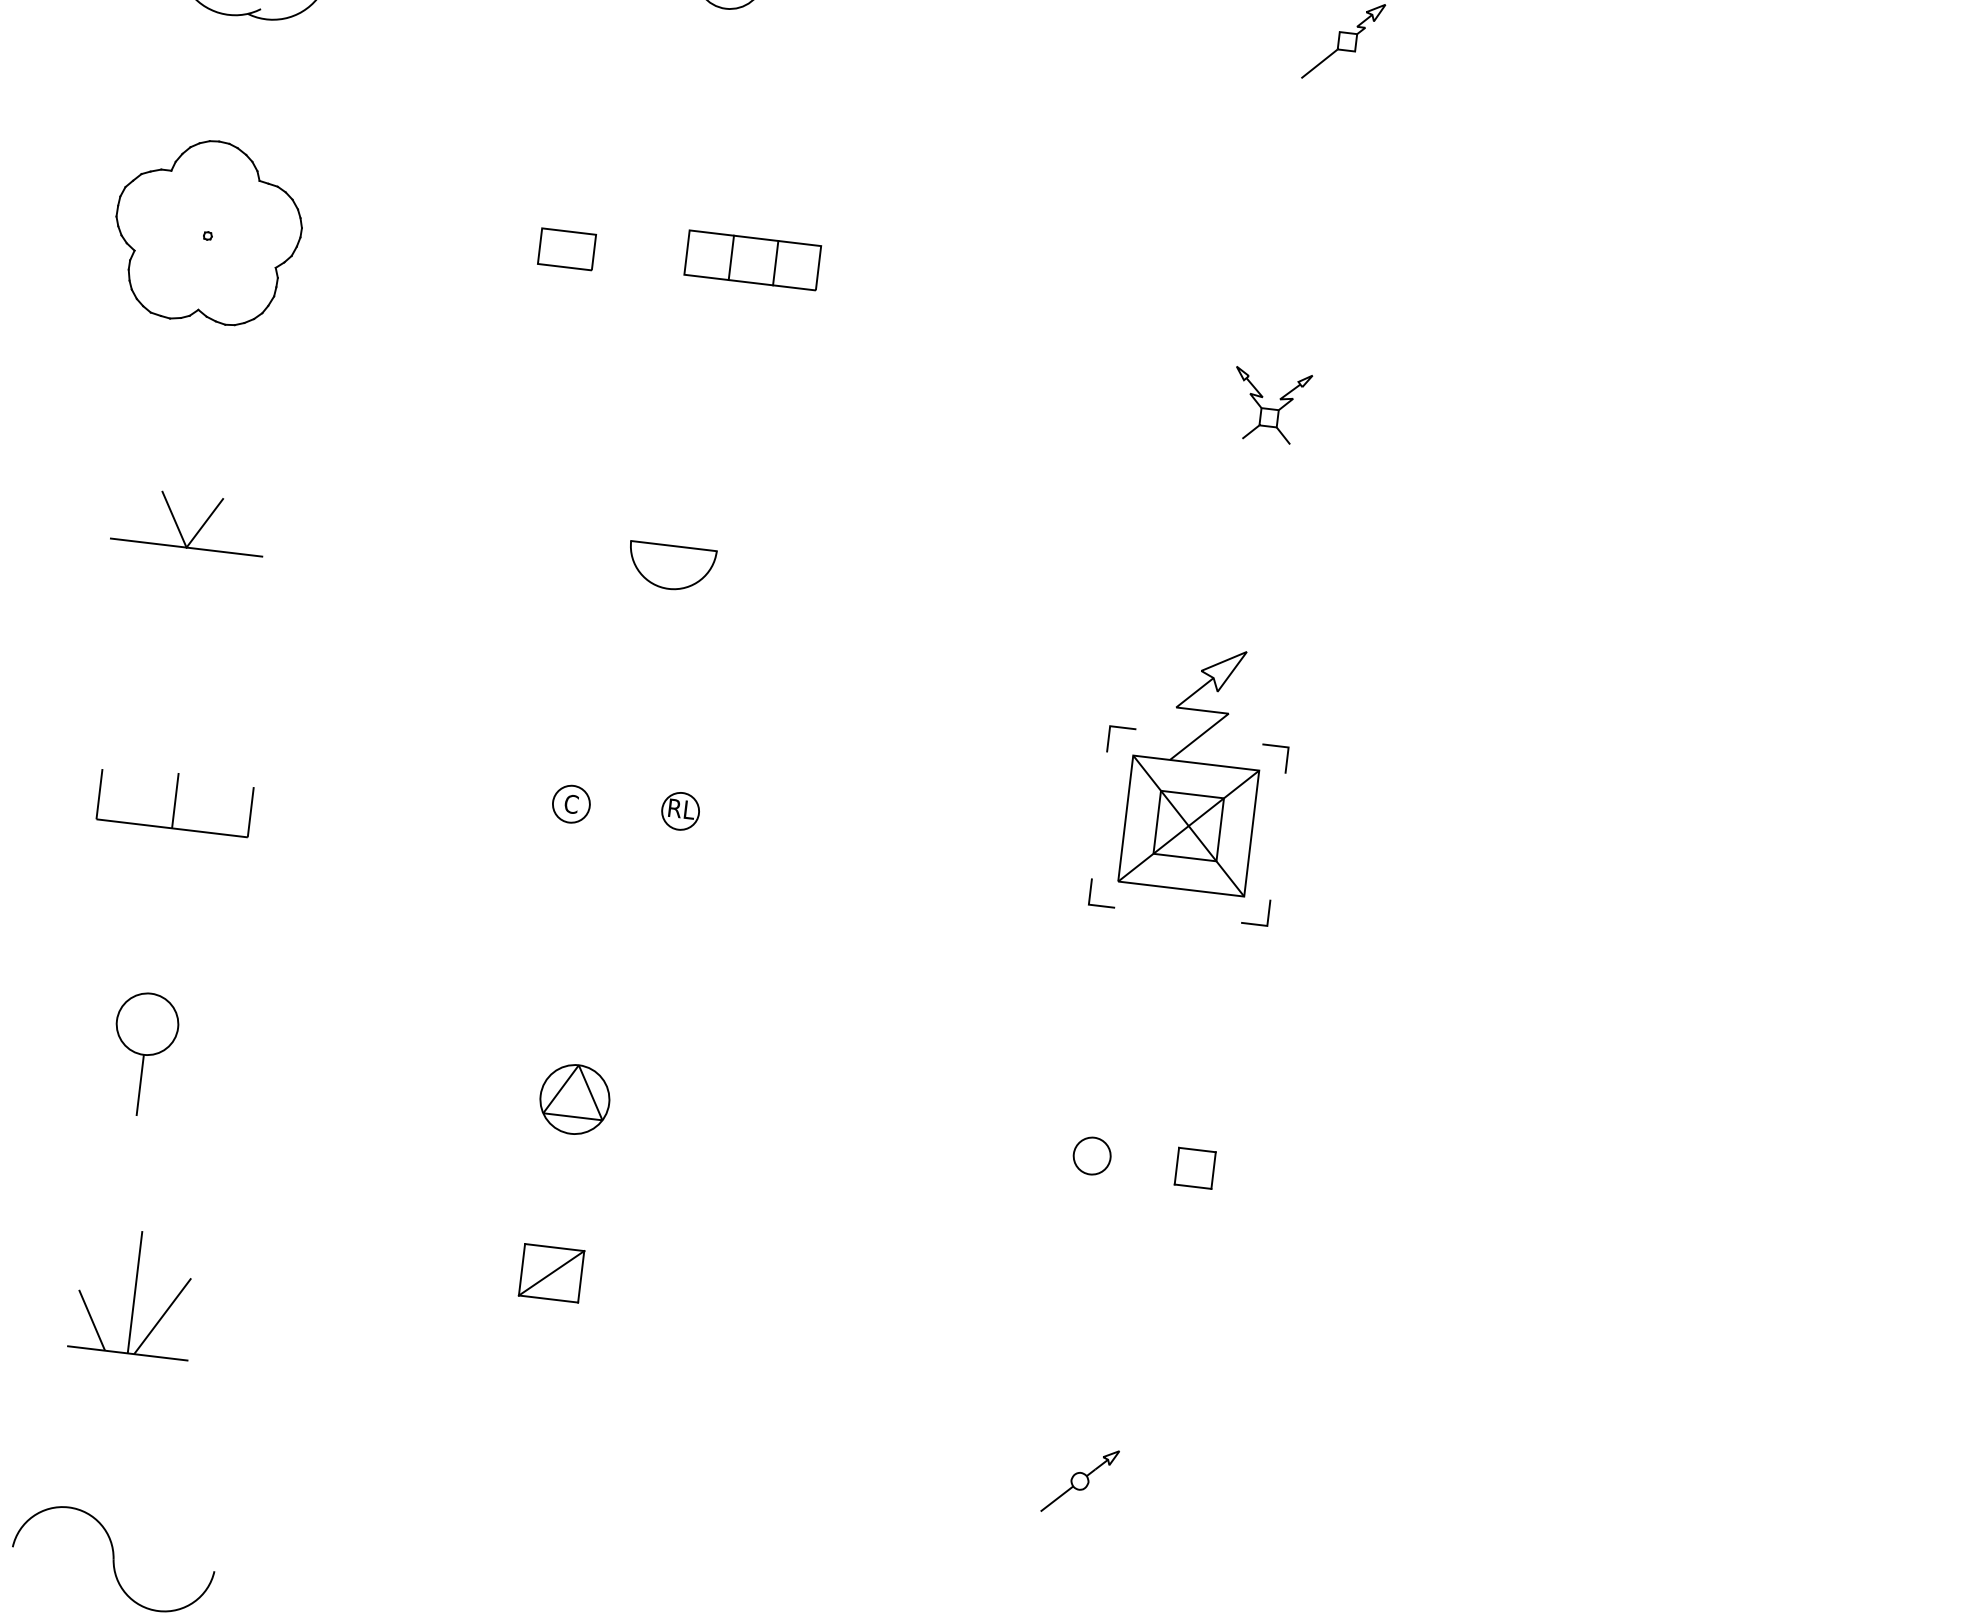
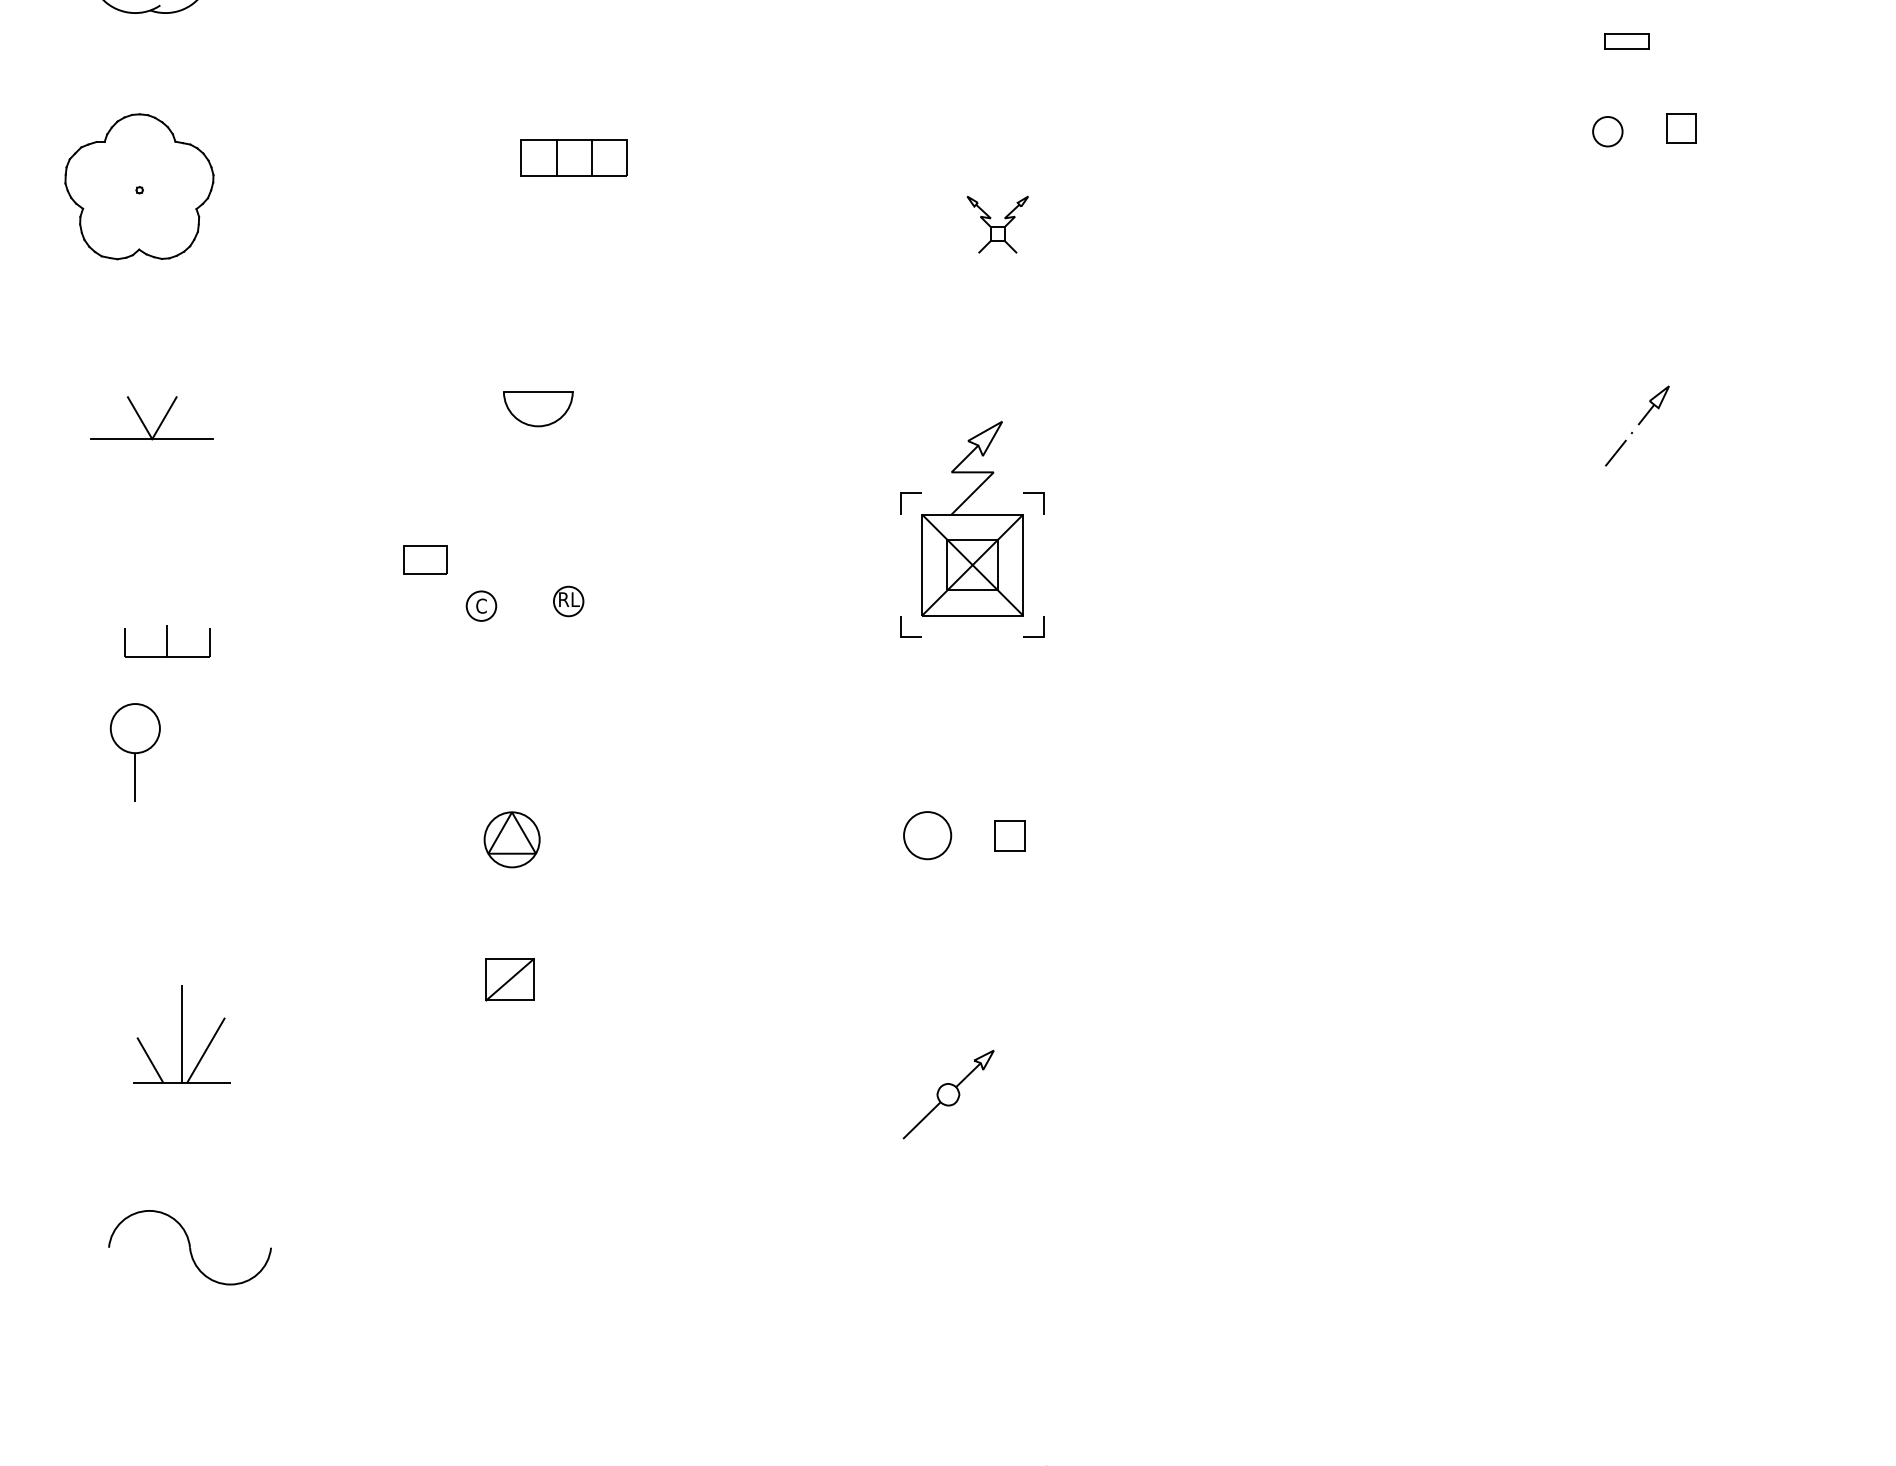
part: (567, 248) -> (425, 559), moved
part: (175, 801) -> (167, 641), size x0.7
part: (142, 1053) -> (134, 752), moved
part: (1091, 1155) -> (926, 835), size x1.6
part: (1080, 1481) -> (948, 1094), size x1.6

